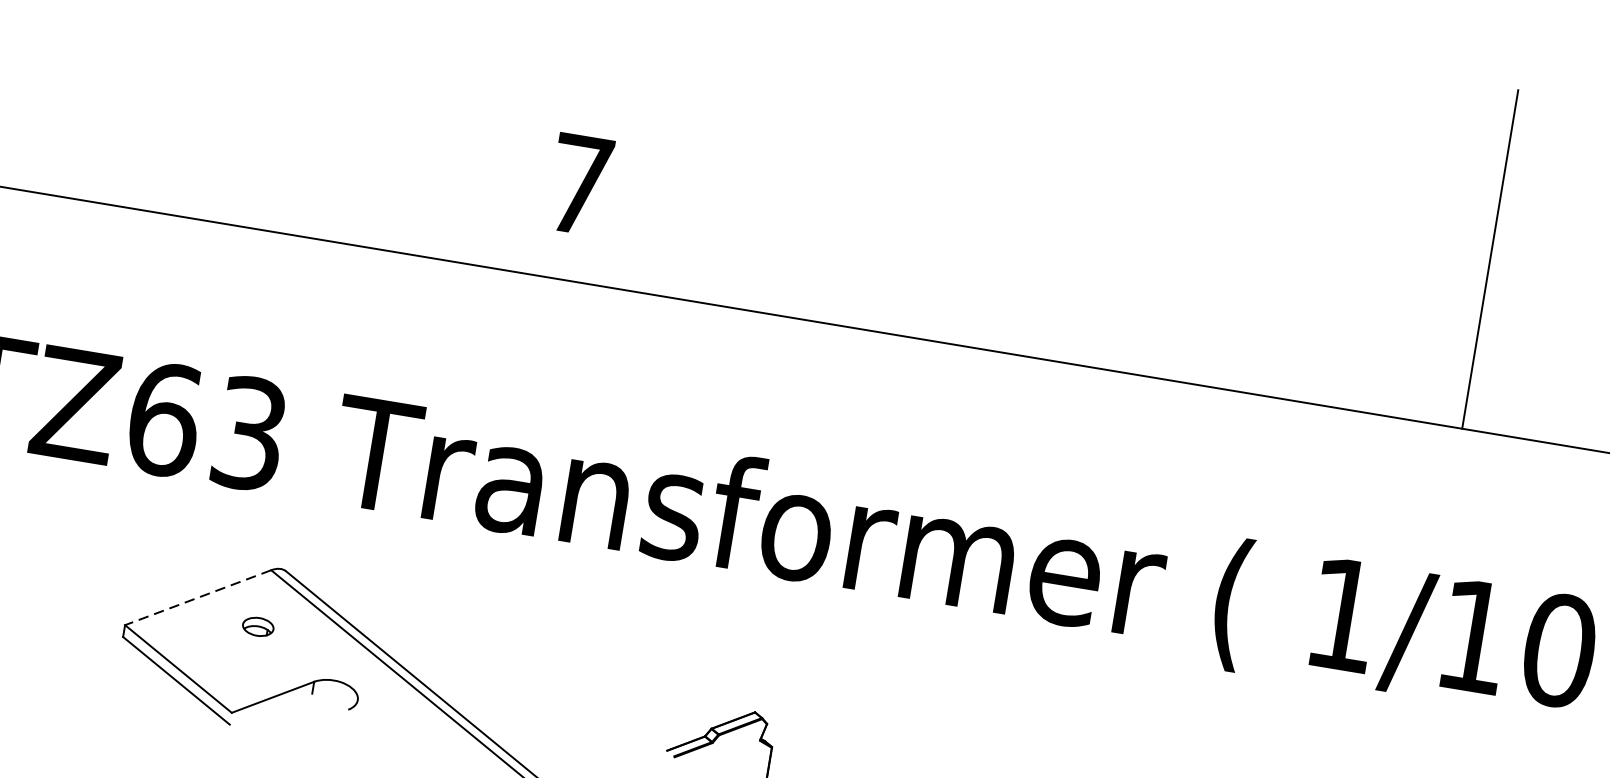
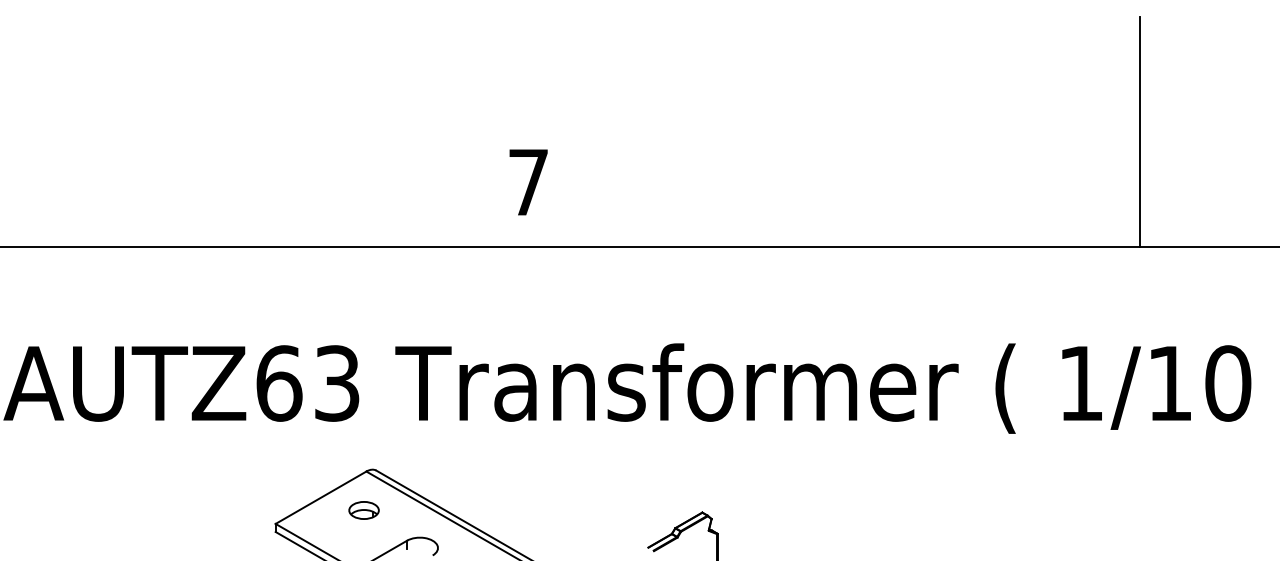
line: (197, 597) -> (320, 497), dashed -> solid
part: (257, 626) -> (363, 510), size x1.43

